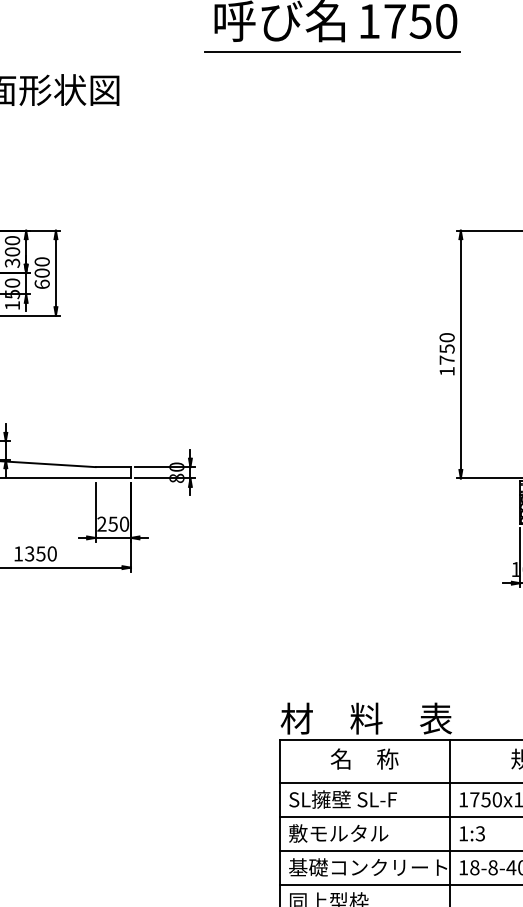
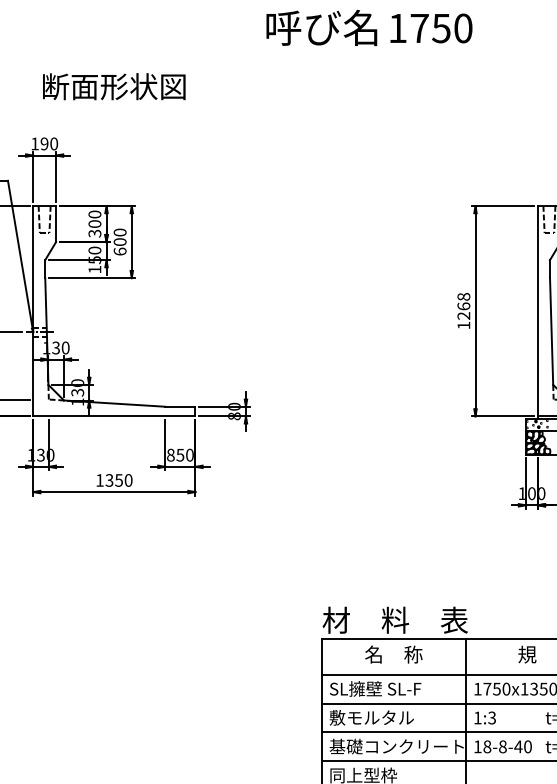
line: (332, 52) -> (366, 54), removed
text: (446, 349) -> (463, 306), 1750 -> 1268
text: (101, 523) -> (170, 454), 250 -> 850

